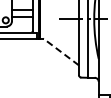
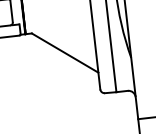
line: (60, 51) -> (63, 52), dashed -> solid

